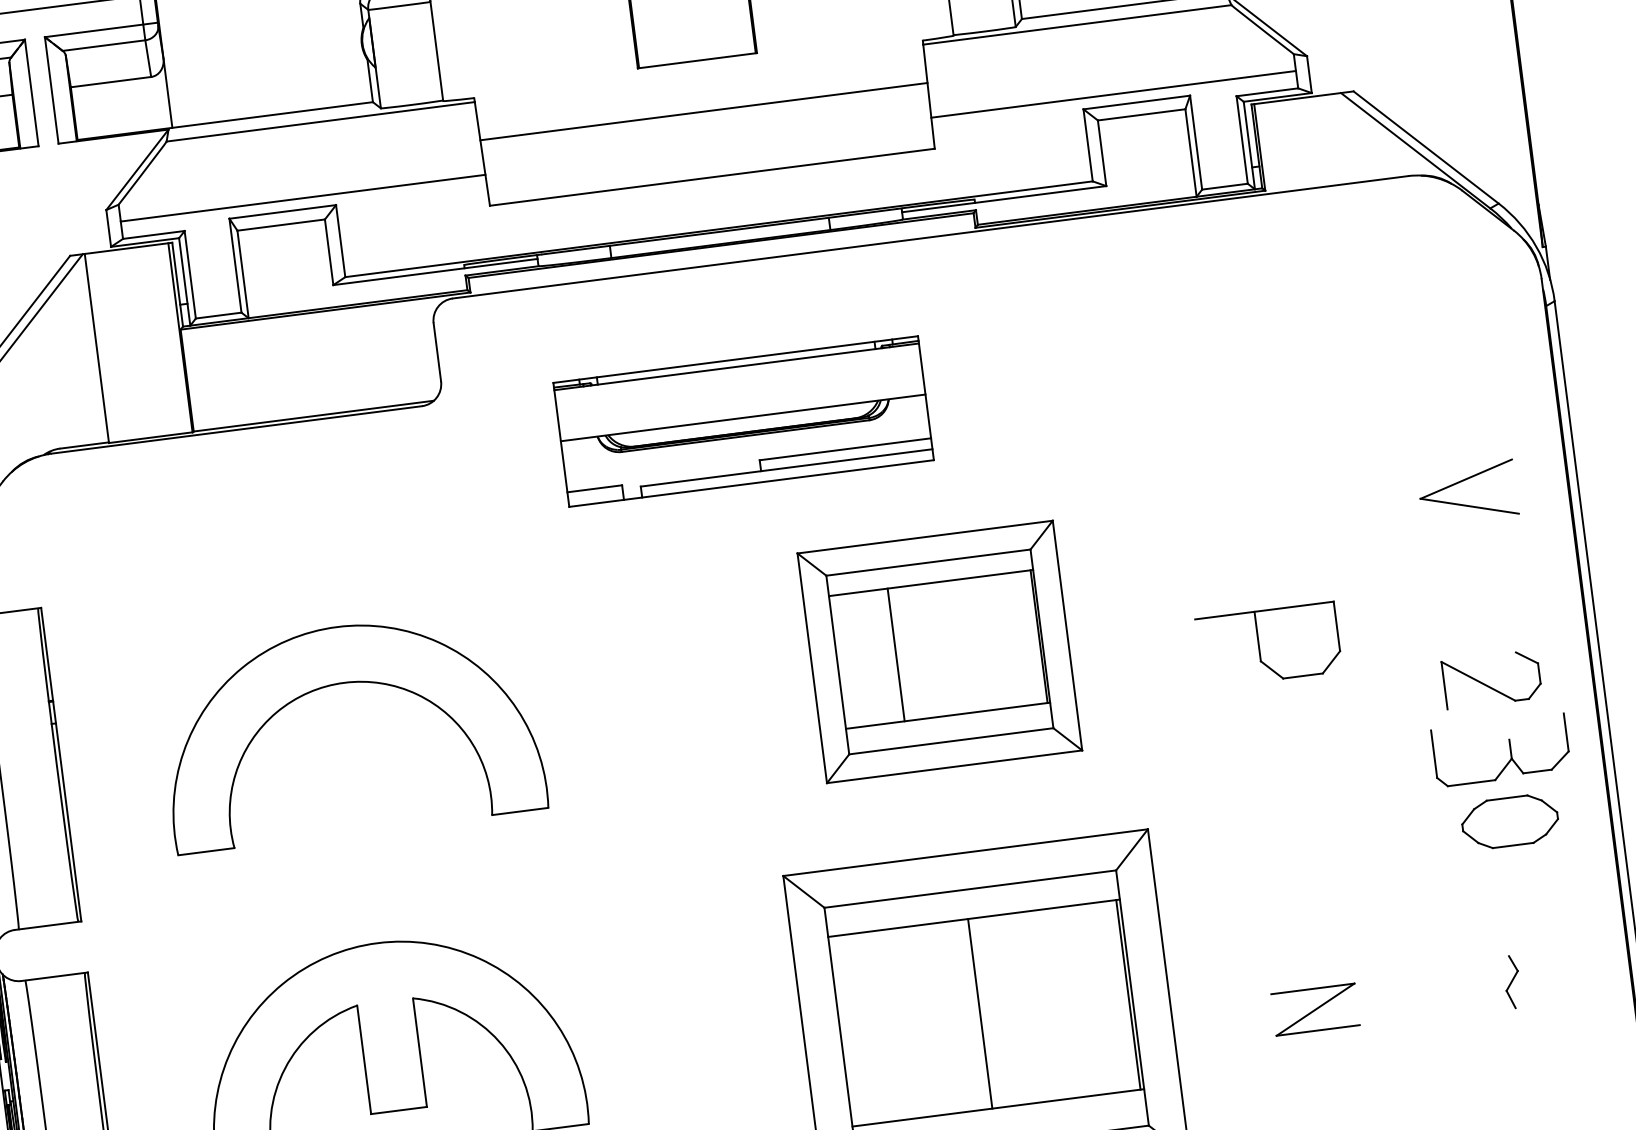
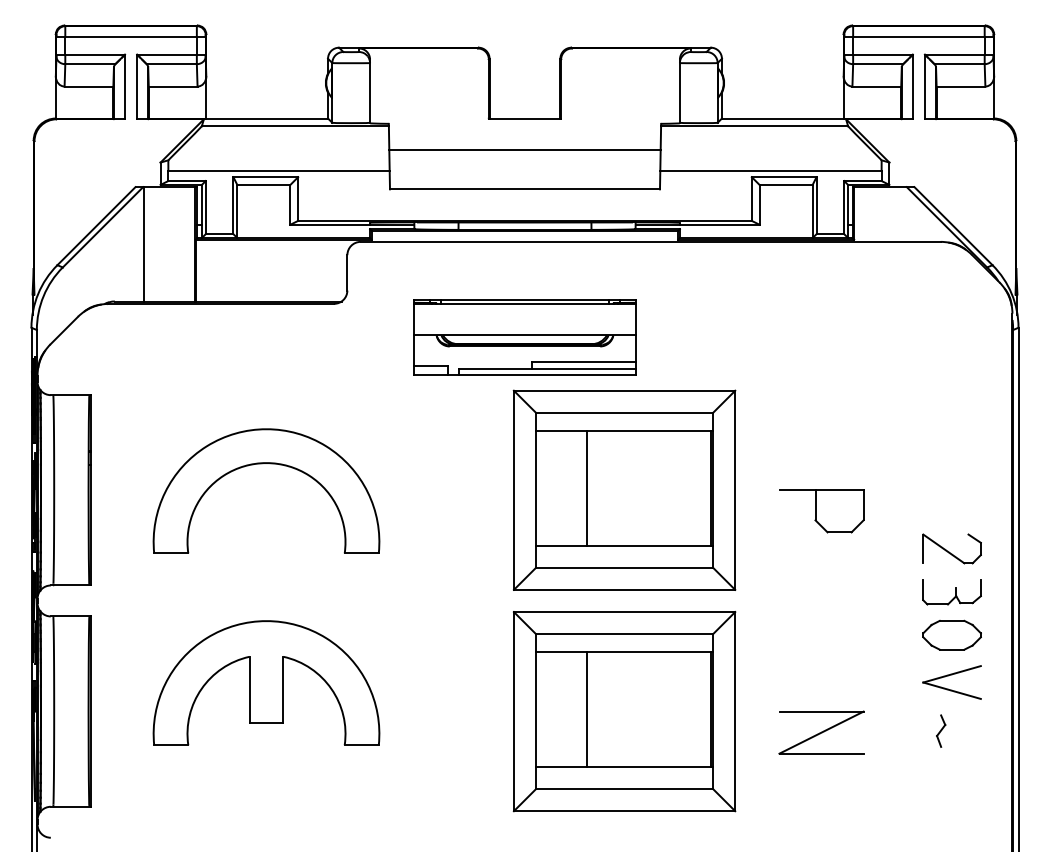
part: (1460, 483) -> (948, 676), moved
part: (939, 650) -> (624, 489), size x1.43
part: (1500, 751) -> (951, 592), size x0.71
part: (1315, 1009) -> (821, 732), size x1.67
line: (979, 1012) -> (586, 708), moved

